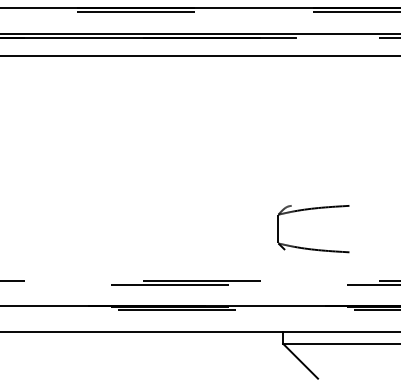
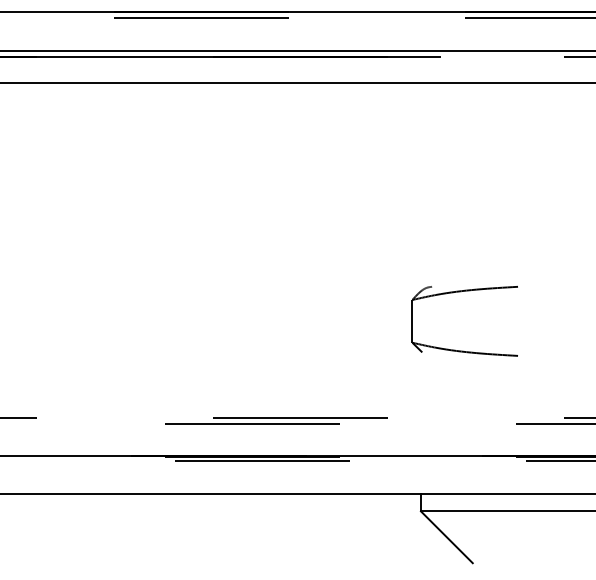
part: (313, 248) -> (464, 350), moved

